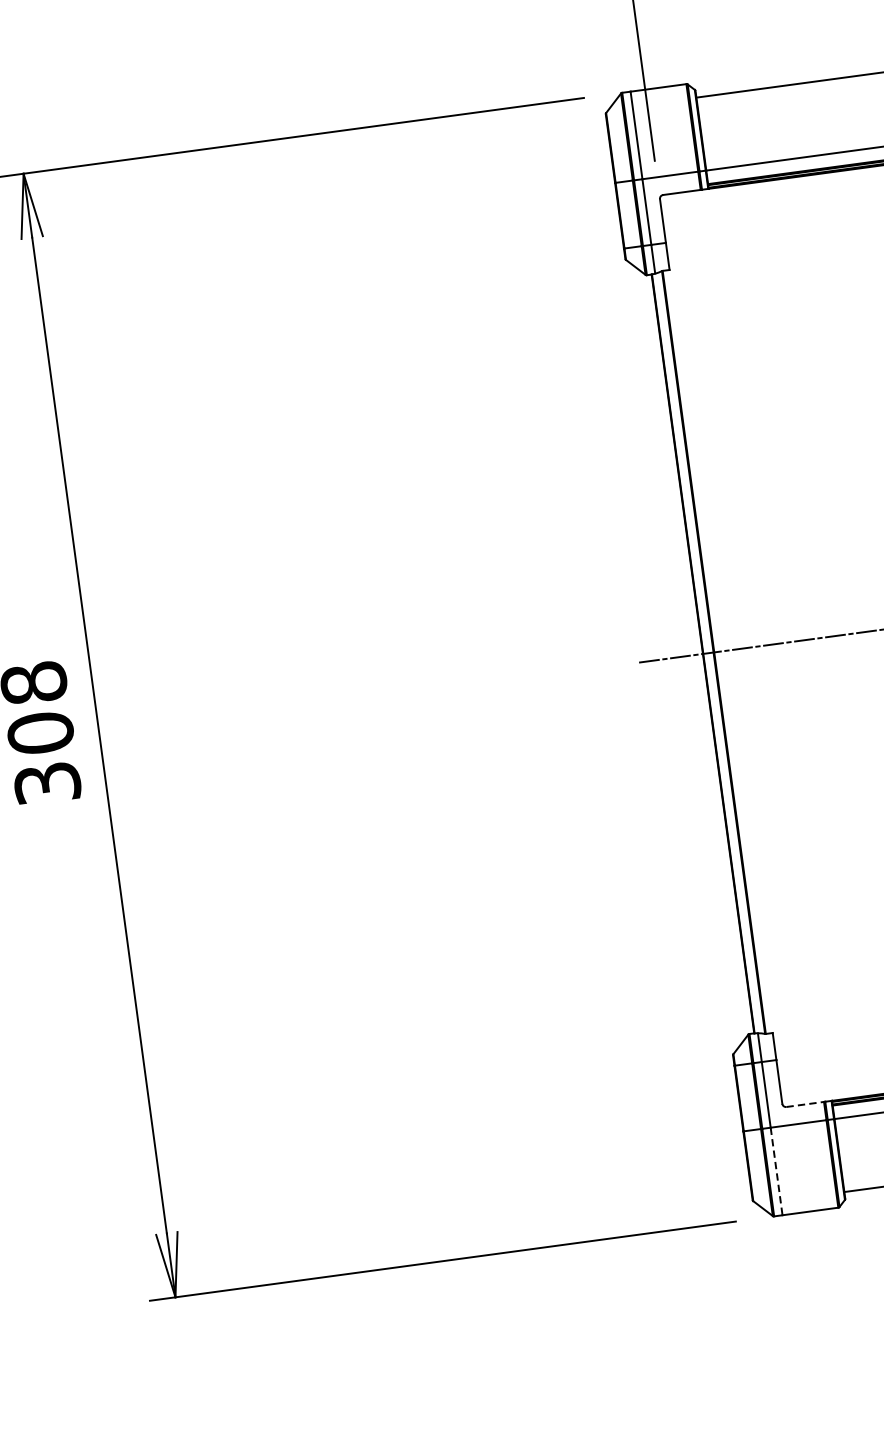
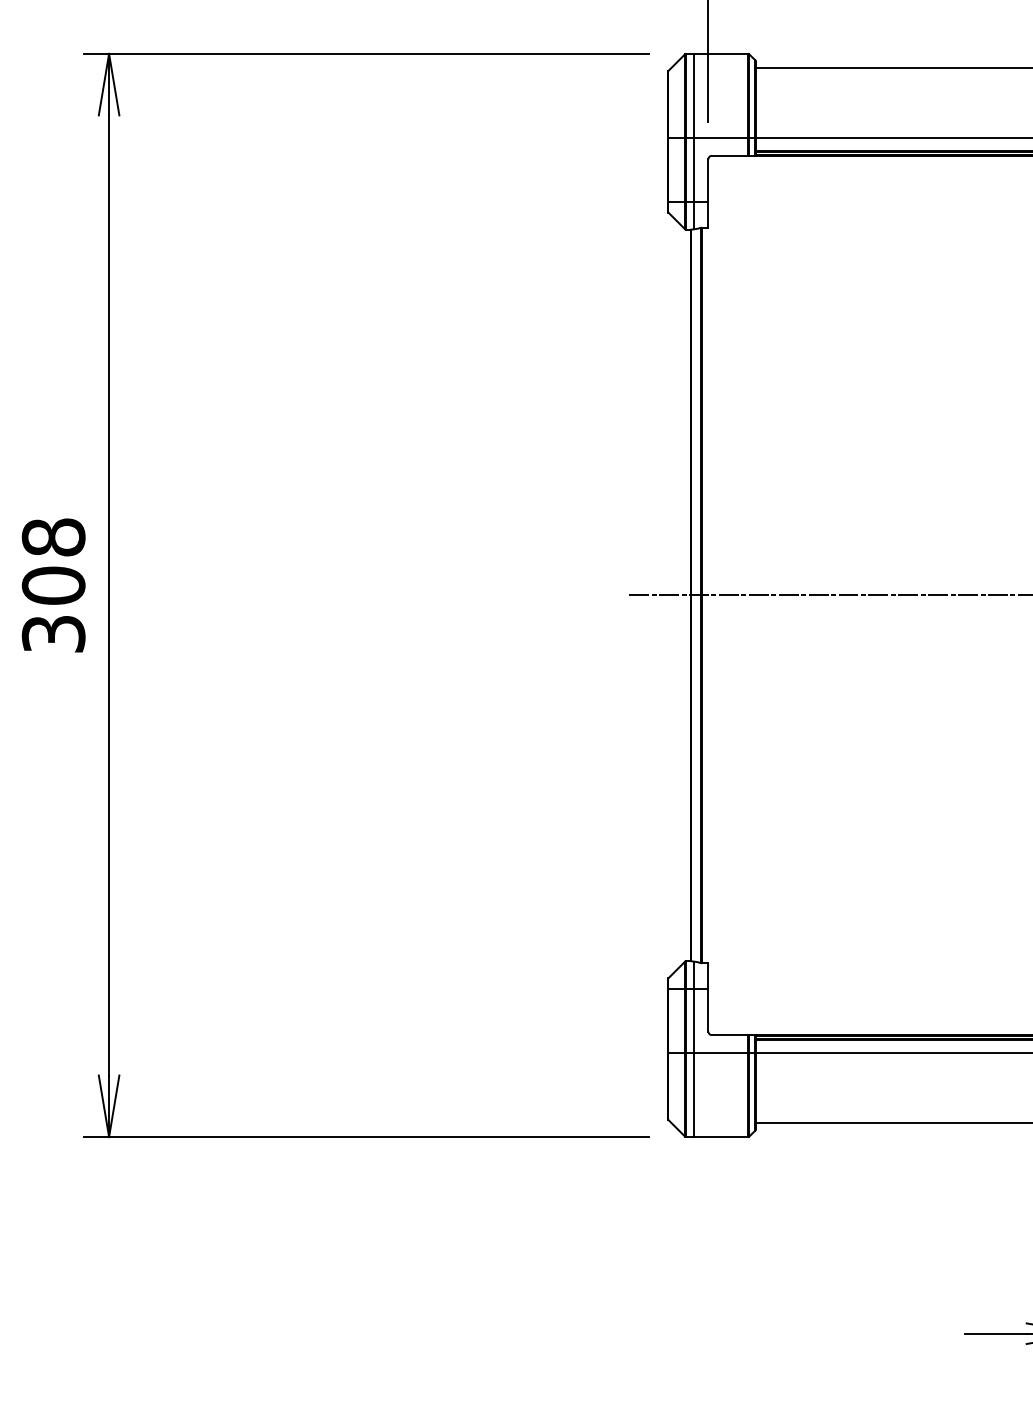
line: (805, 1104) -> (730, 1035), dashed -> solid
line: (776, 1172) -> (694, 1095), dashed -> solid

